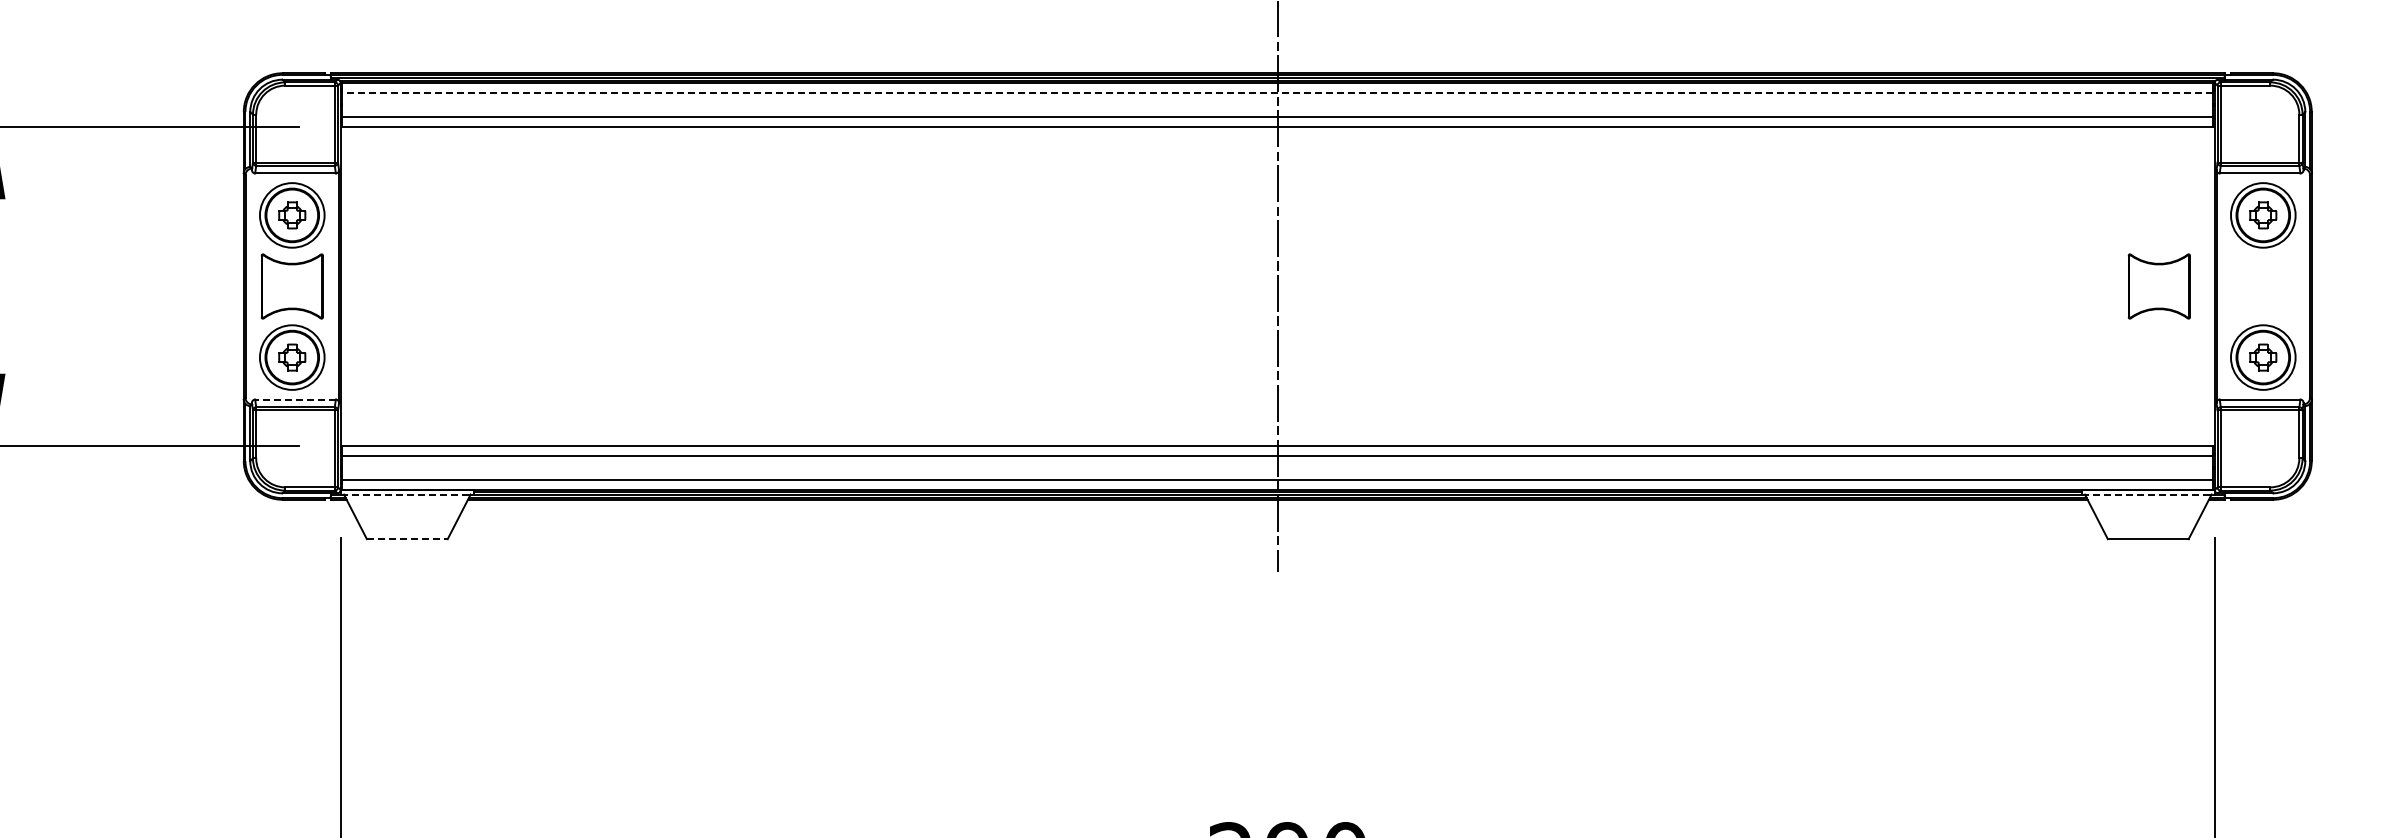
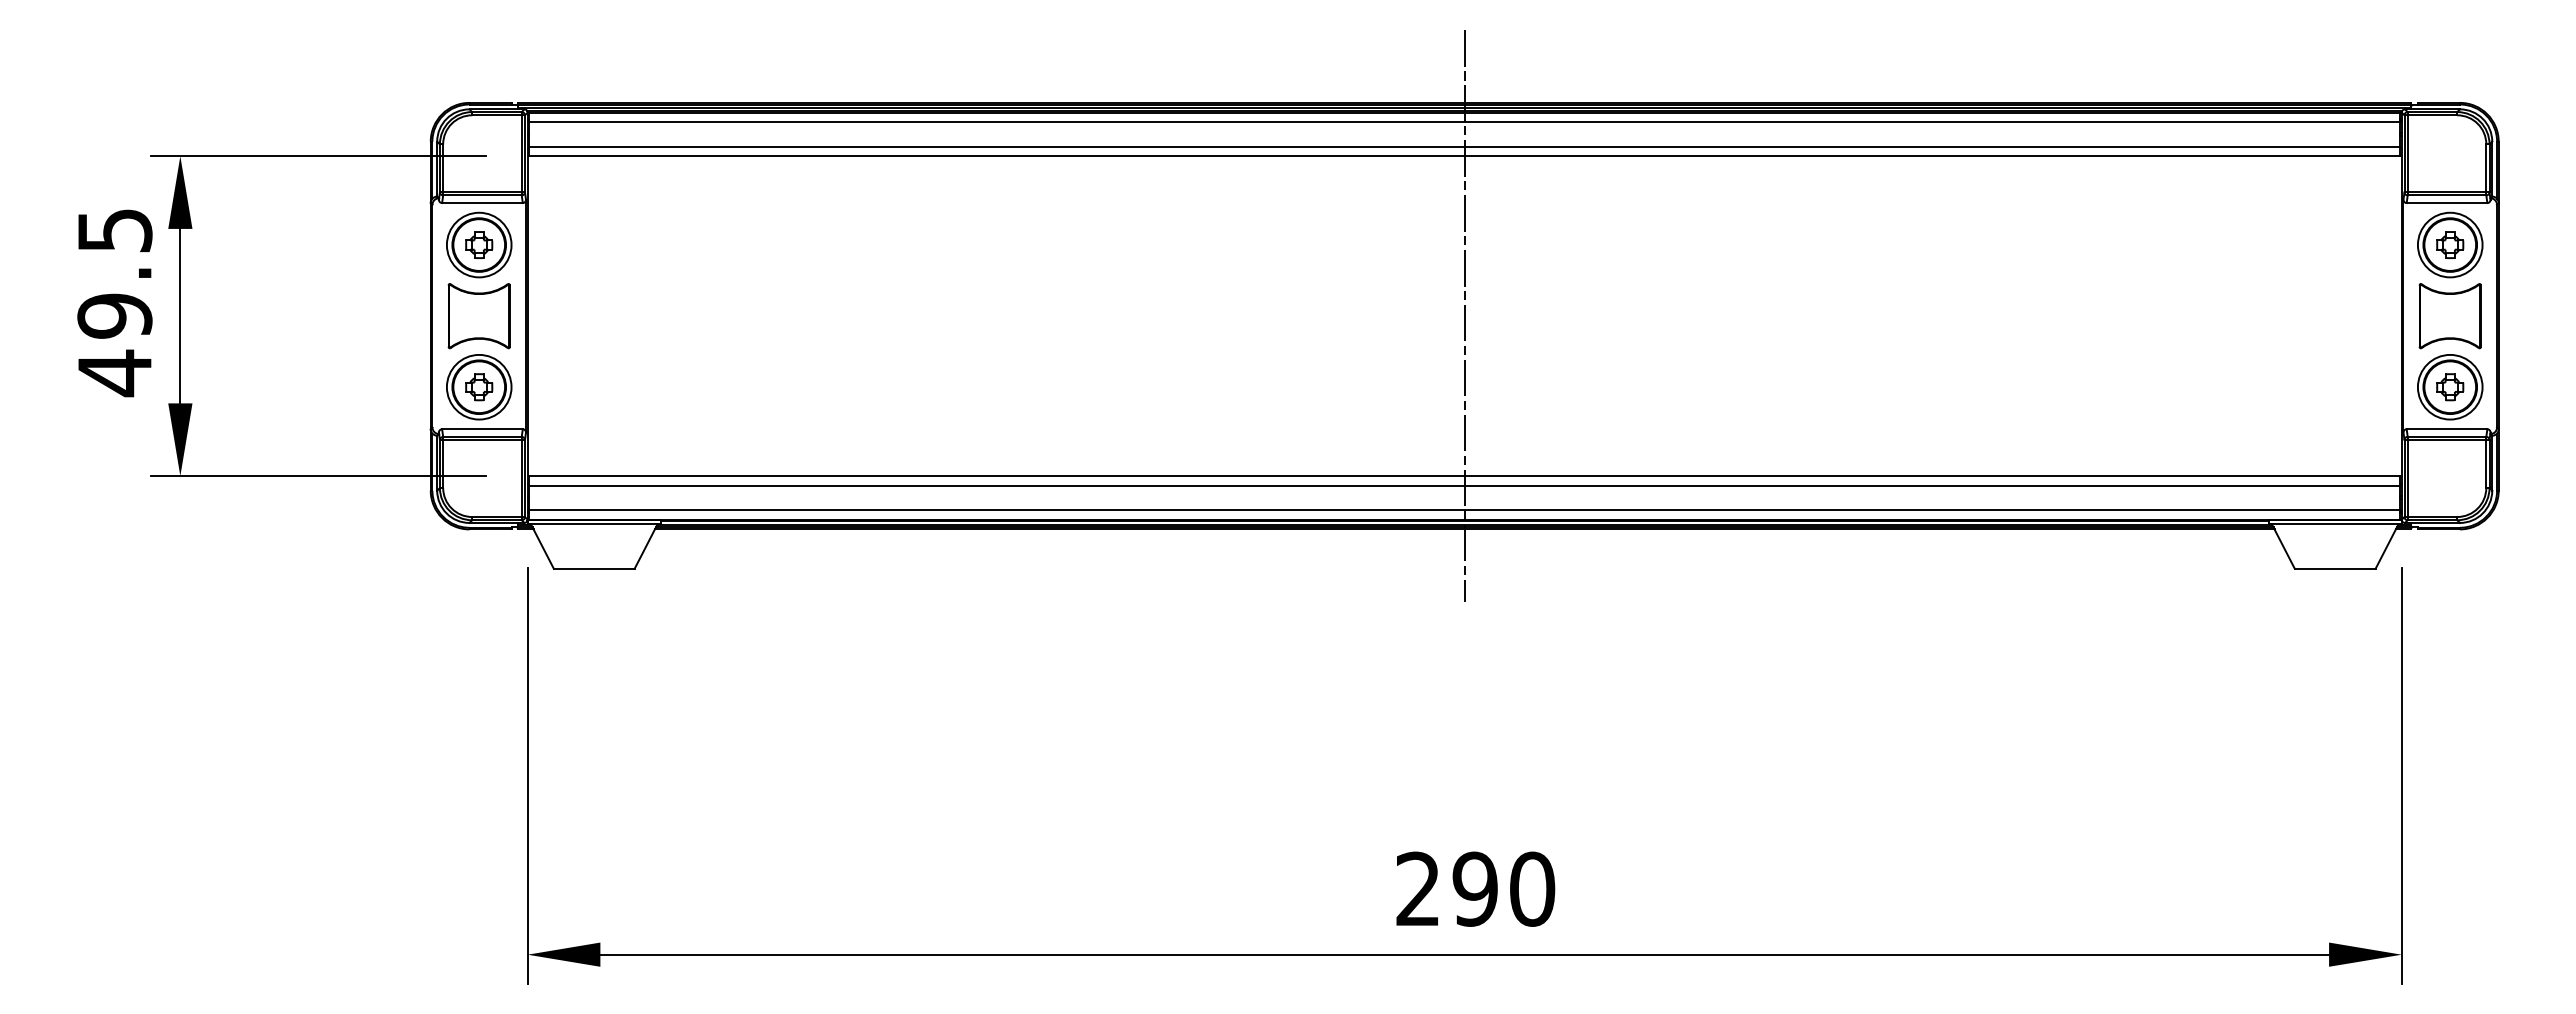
line: (1277, 92) -> (1464, 122), dashed -> solid
part: (2158, 286) -> (2449, 316), moved
line: (294, 399) -> (481, 429), dashed -> solid
line: (407, 494) -> (594, 524), dashed -> solid
line: (2148, 494) -> (2335, 524), dashed -> solid
line: (407, 538) -> (594, 568), dashed -> solid

